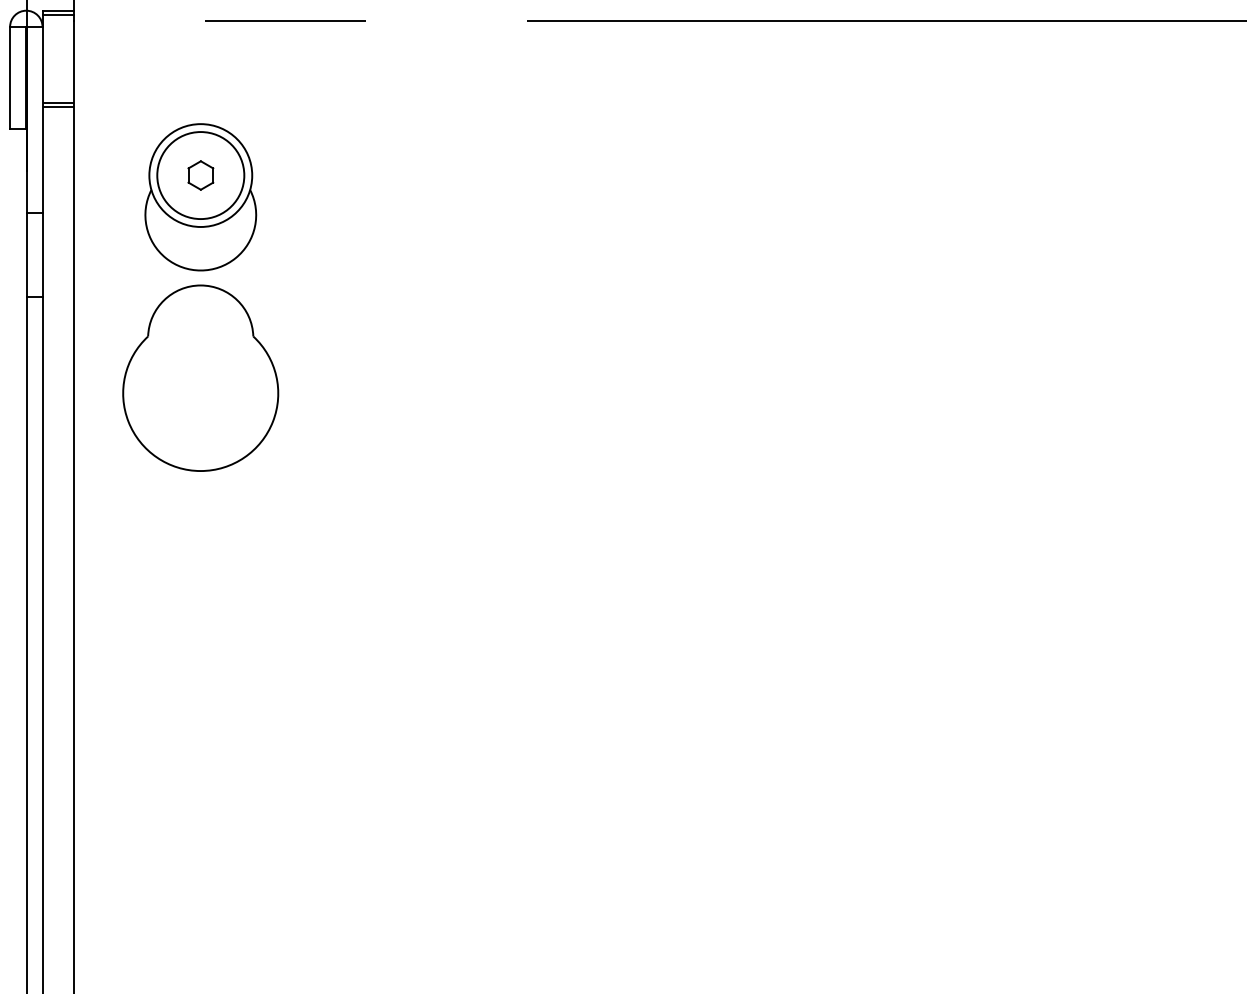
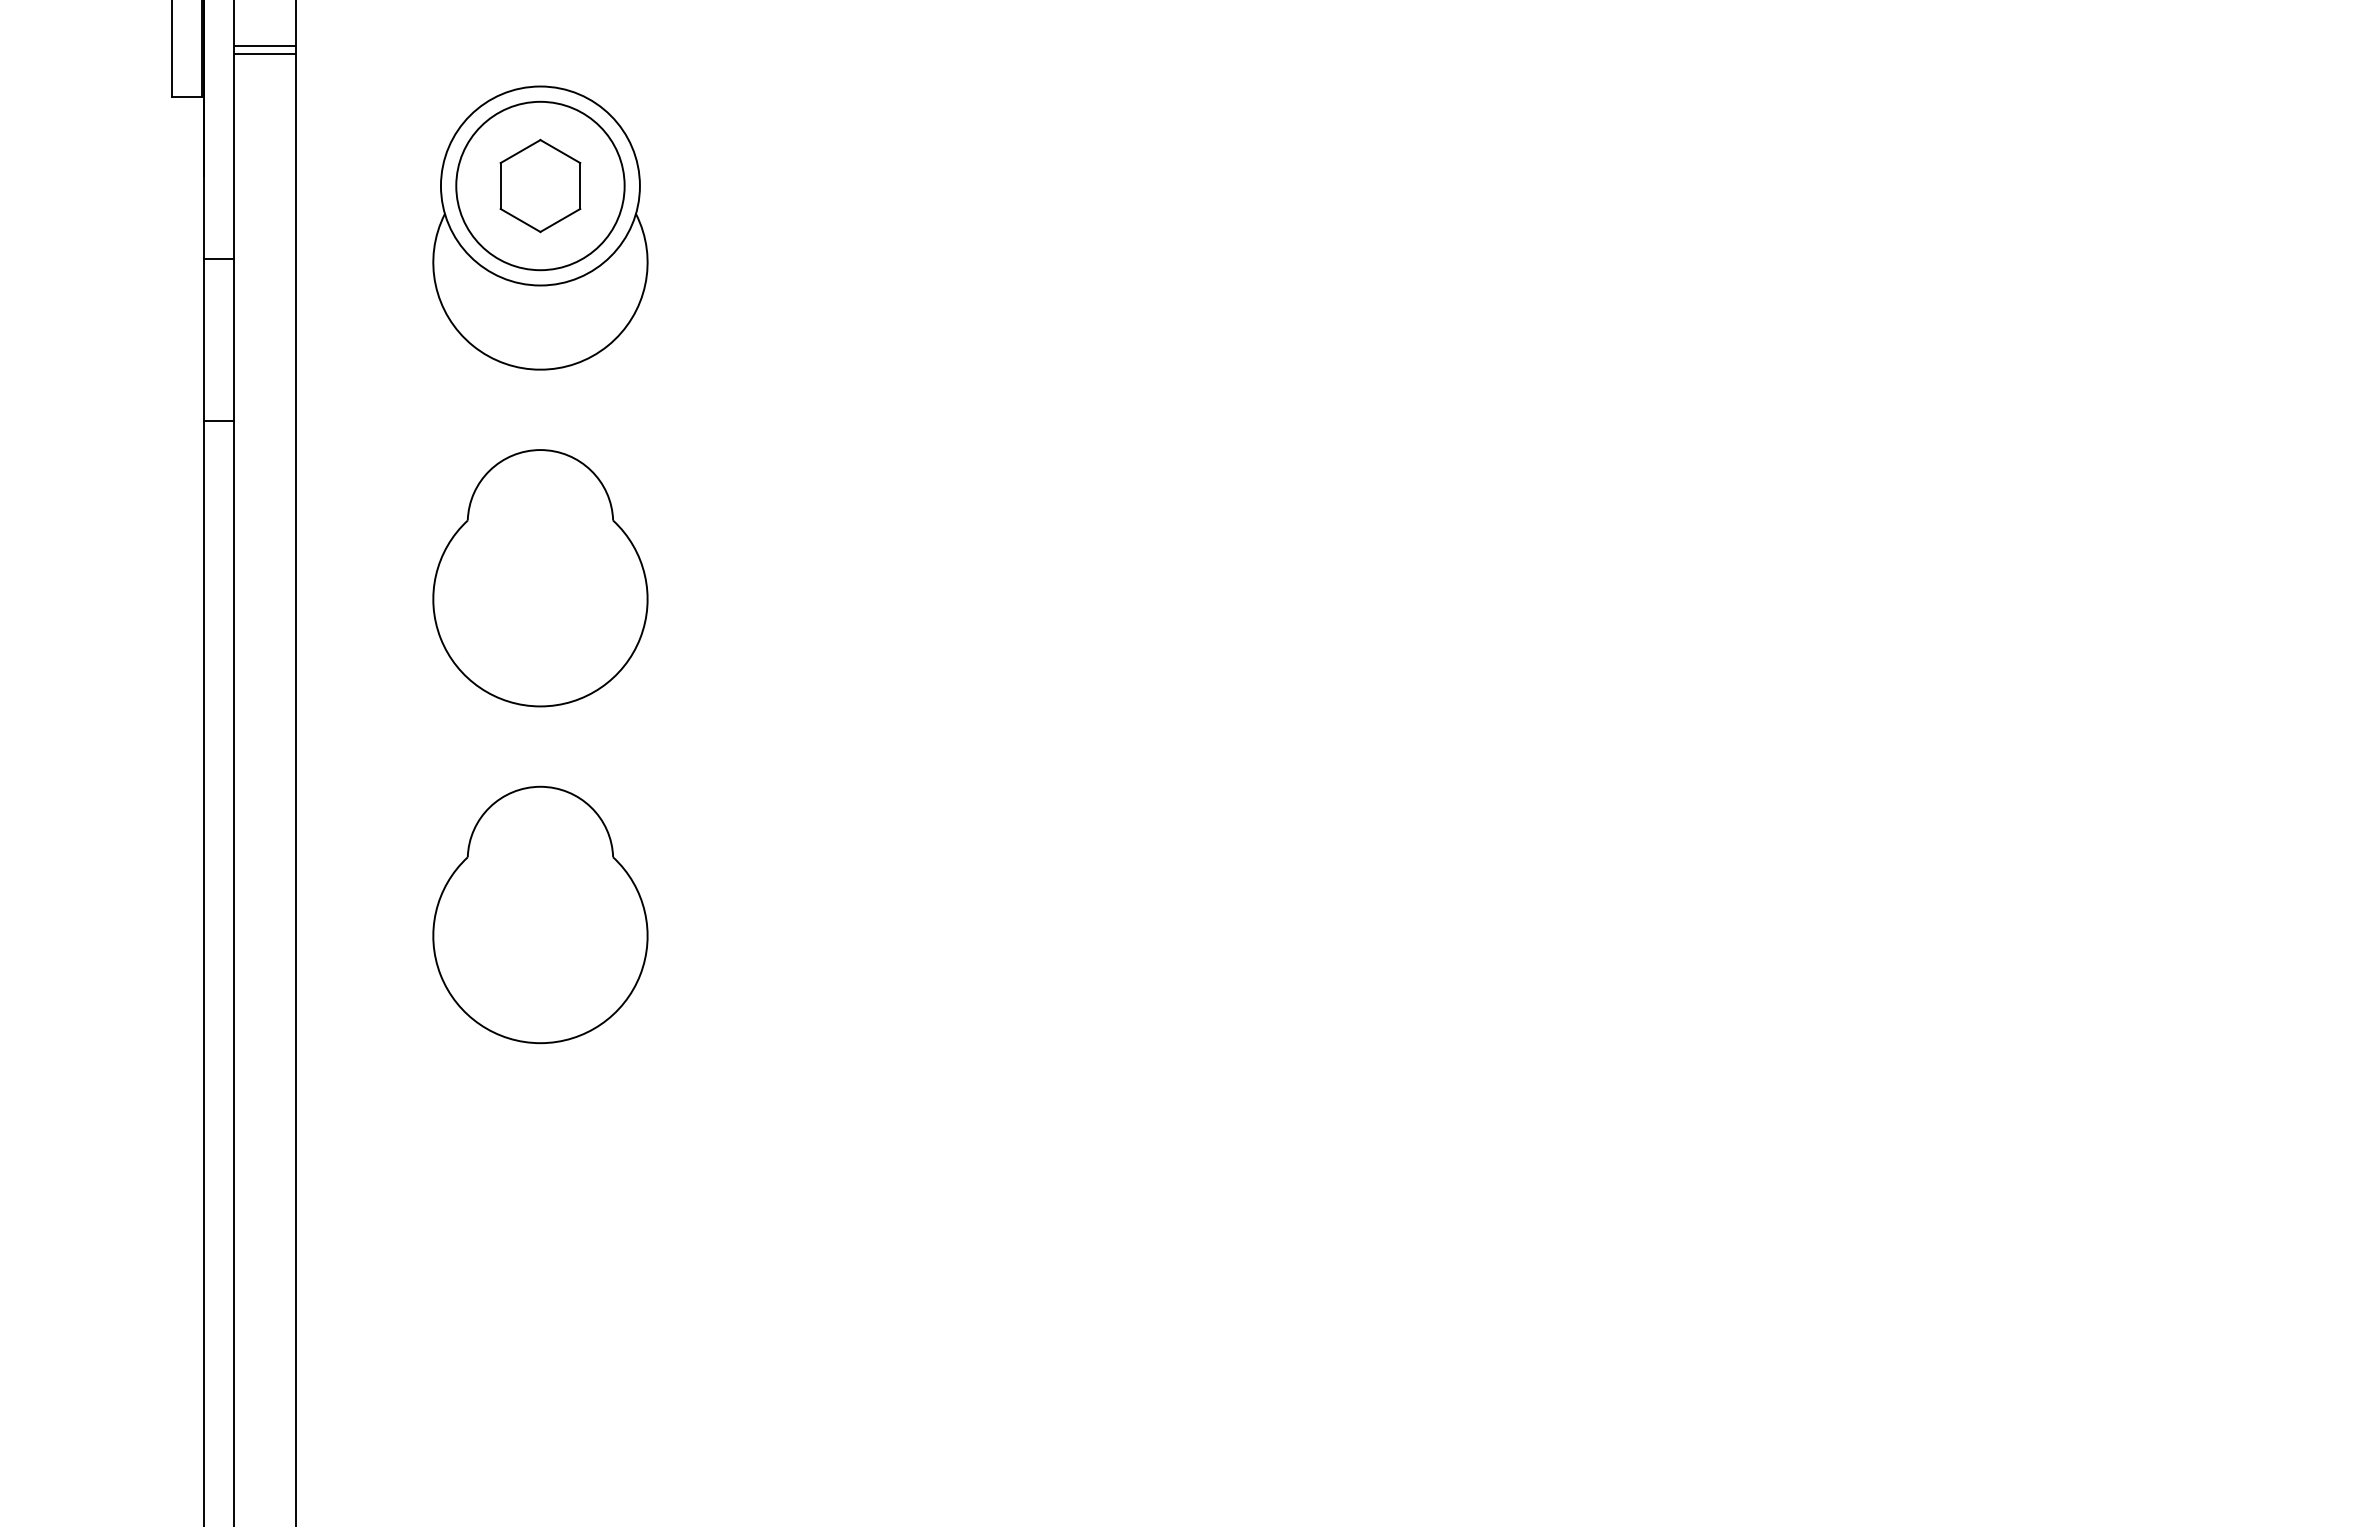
part: (200, 175) -> (539, 185), size x1.67
part: (200, 378) -> (539, 578), size x0.71
part: (200, 552) -> (539, 915), added

